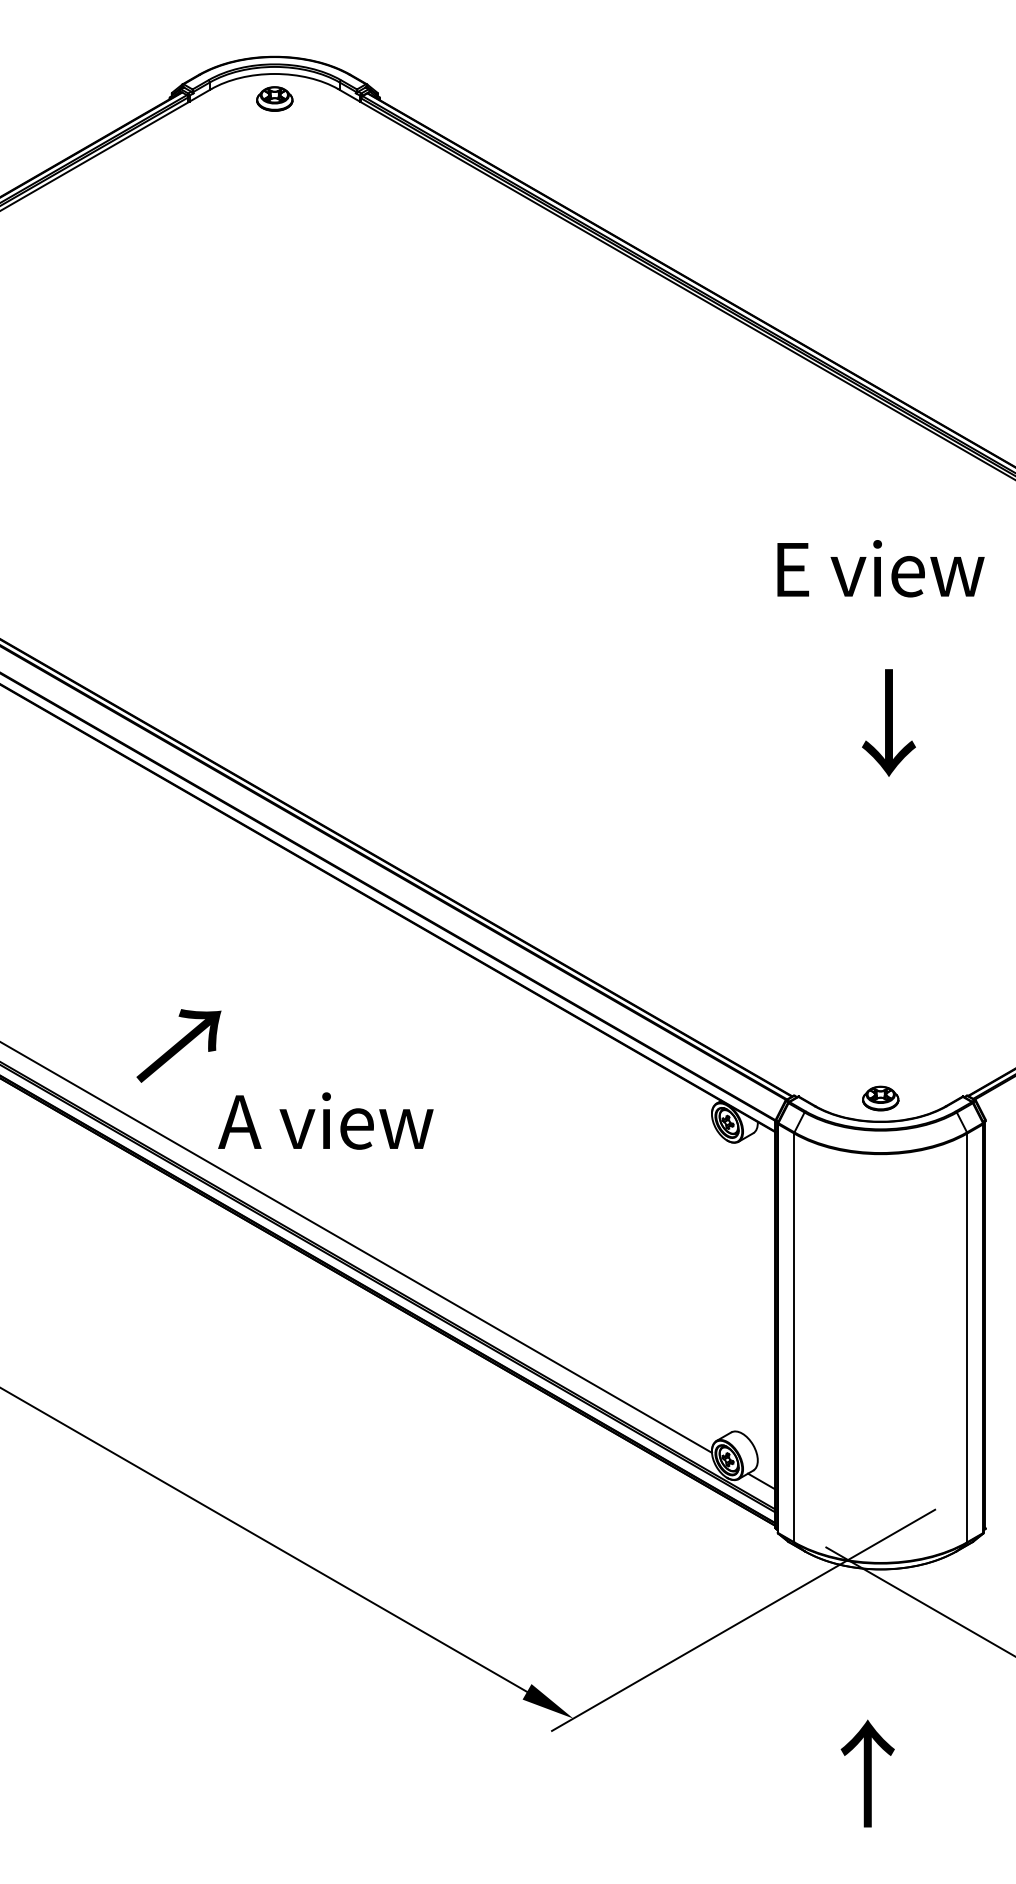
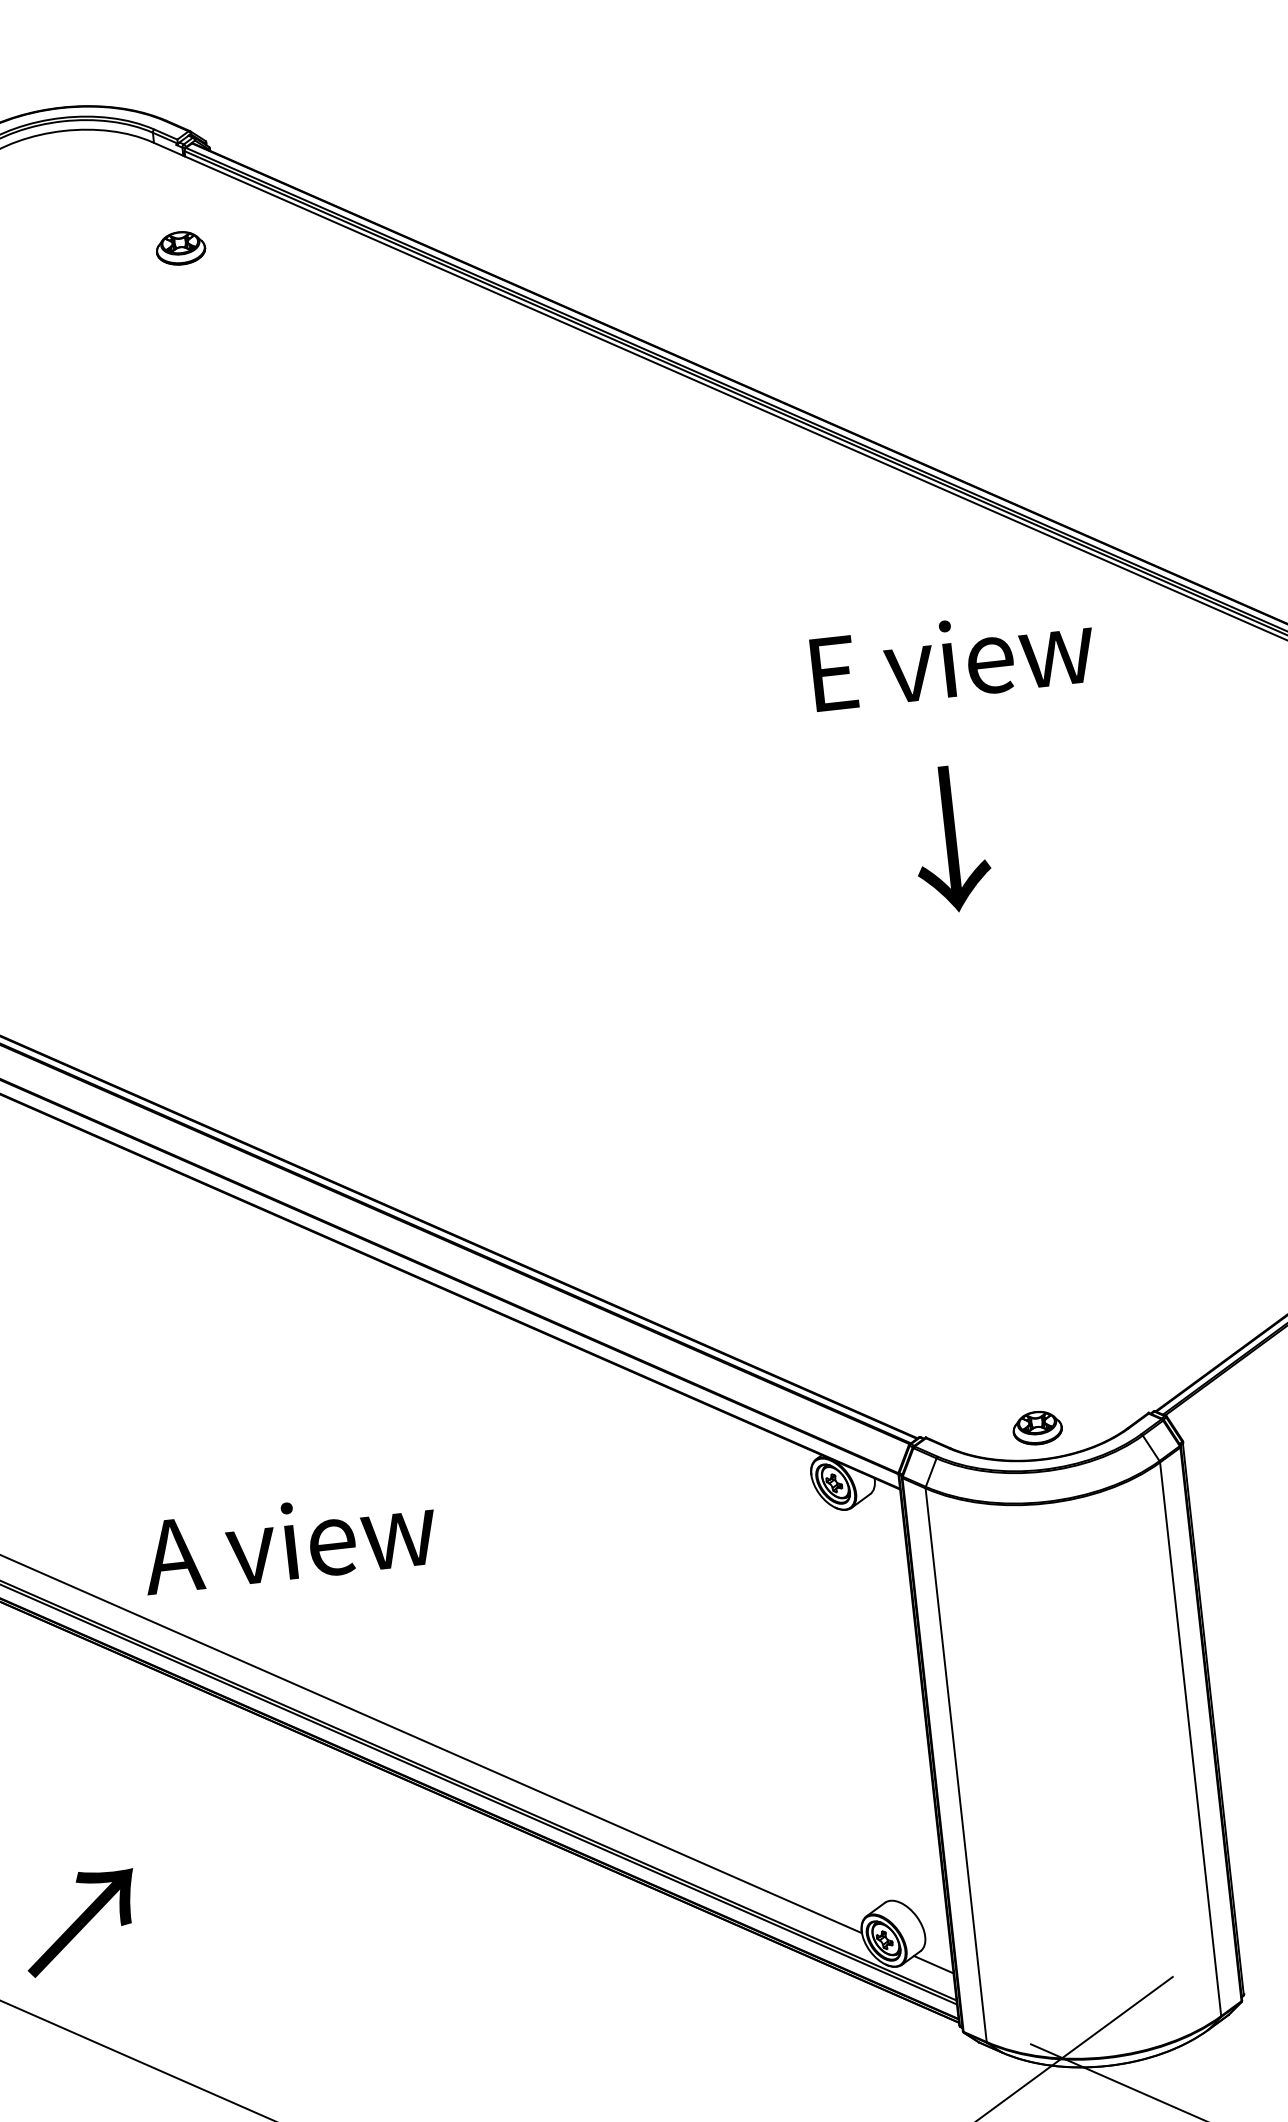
part: (274, 98) -> (180, 247), moved
text: (880, 568) -> (952, 658), moved
text: (888, 722) -> (950, 838), moved
text: (178, 1045) -> (79, 1921), moved

